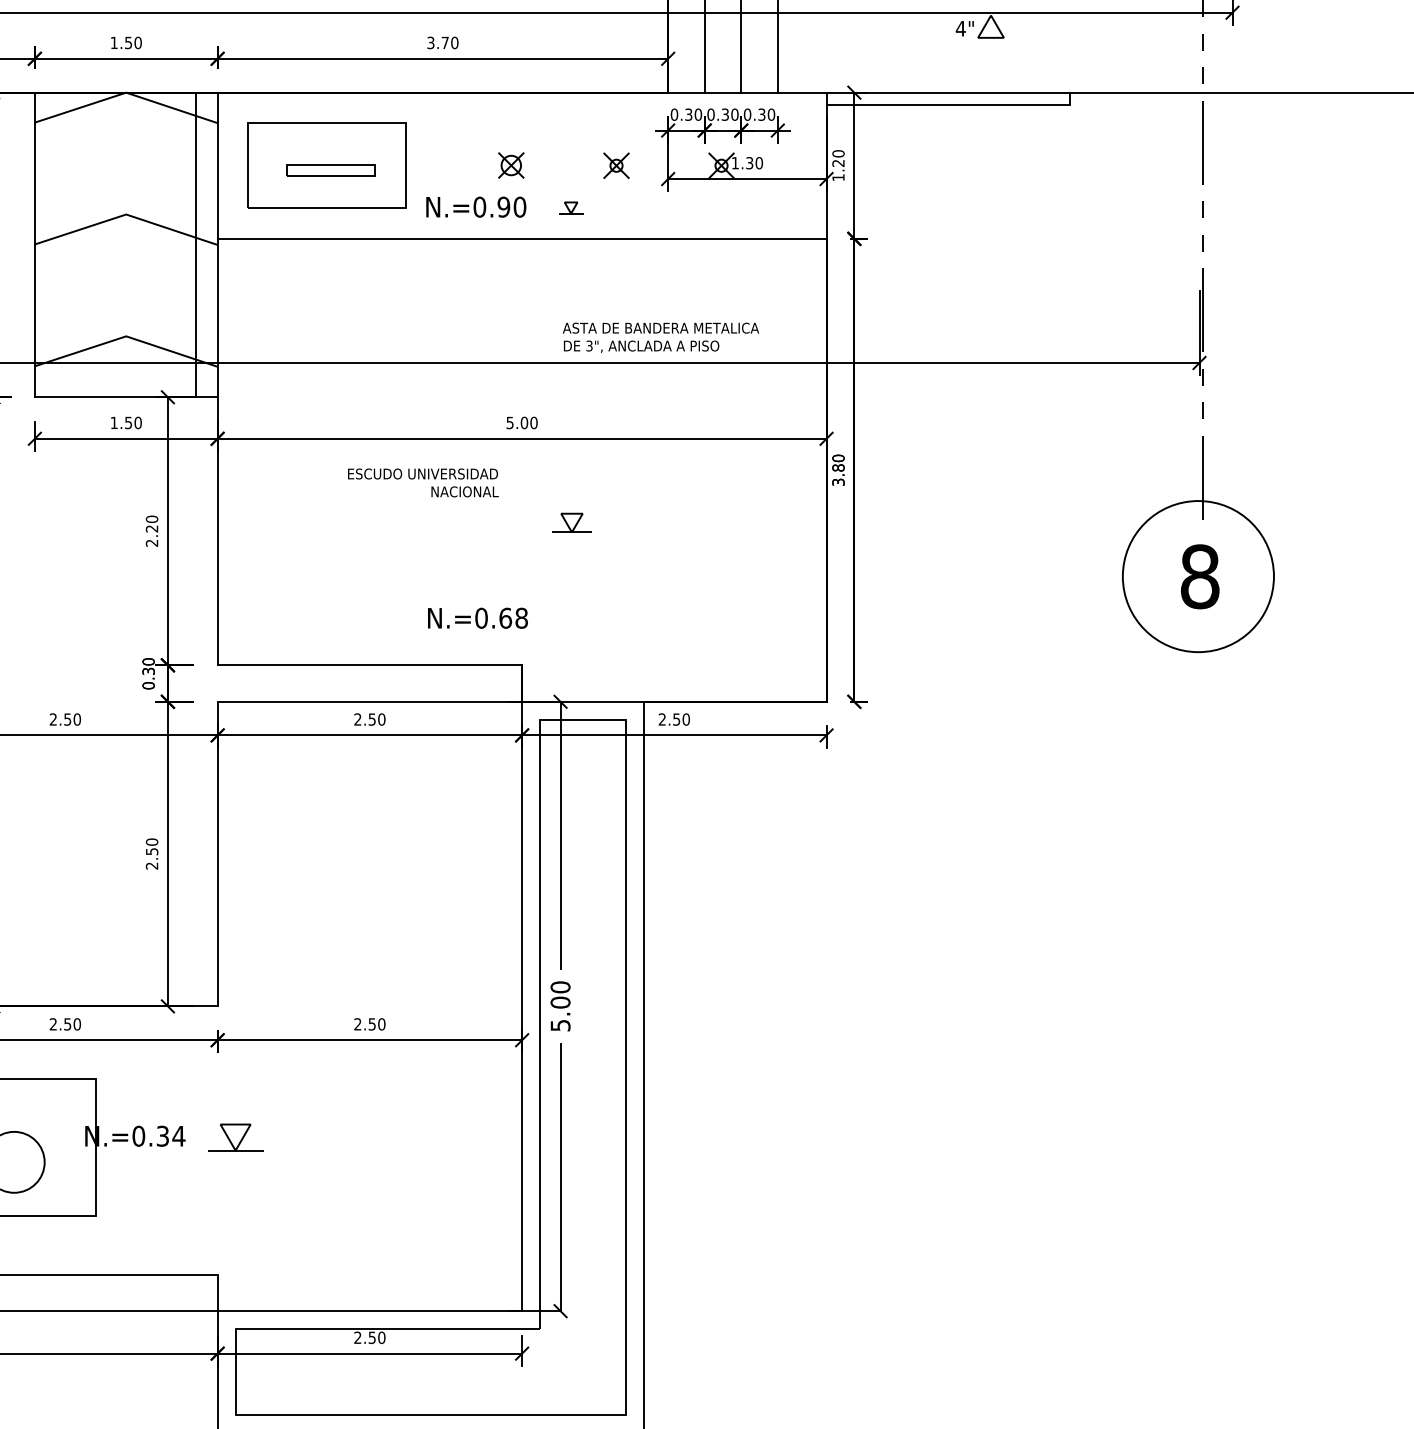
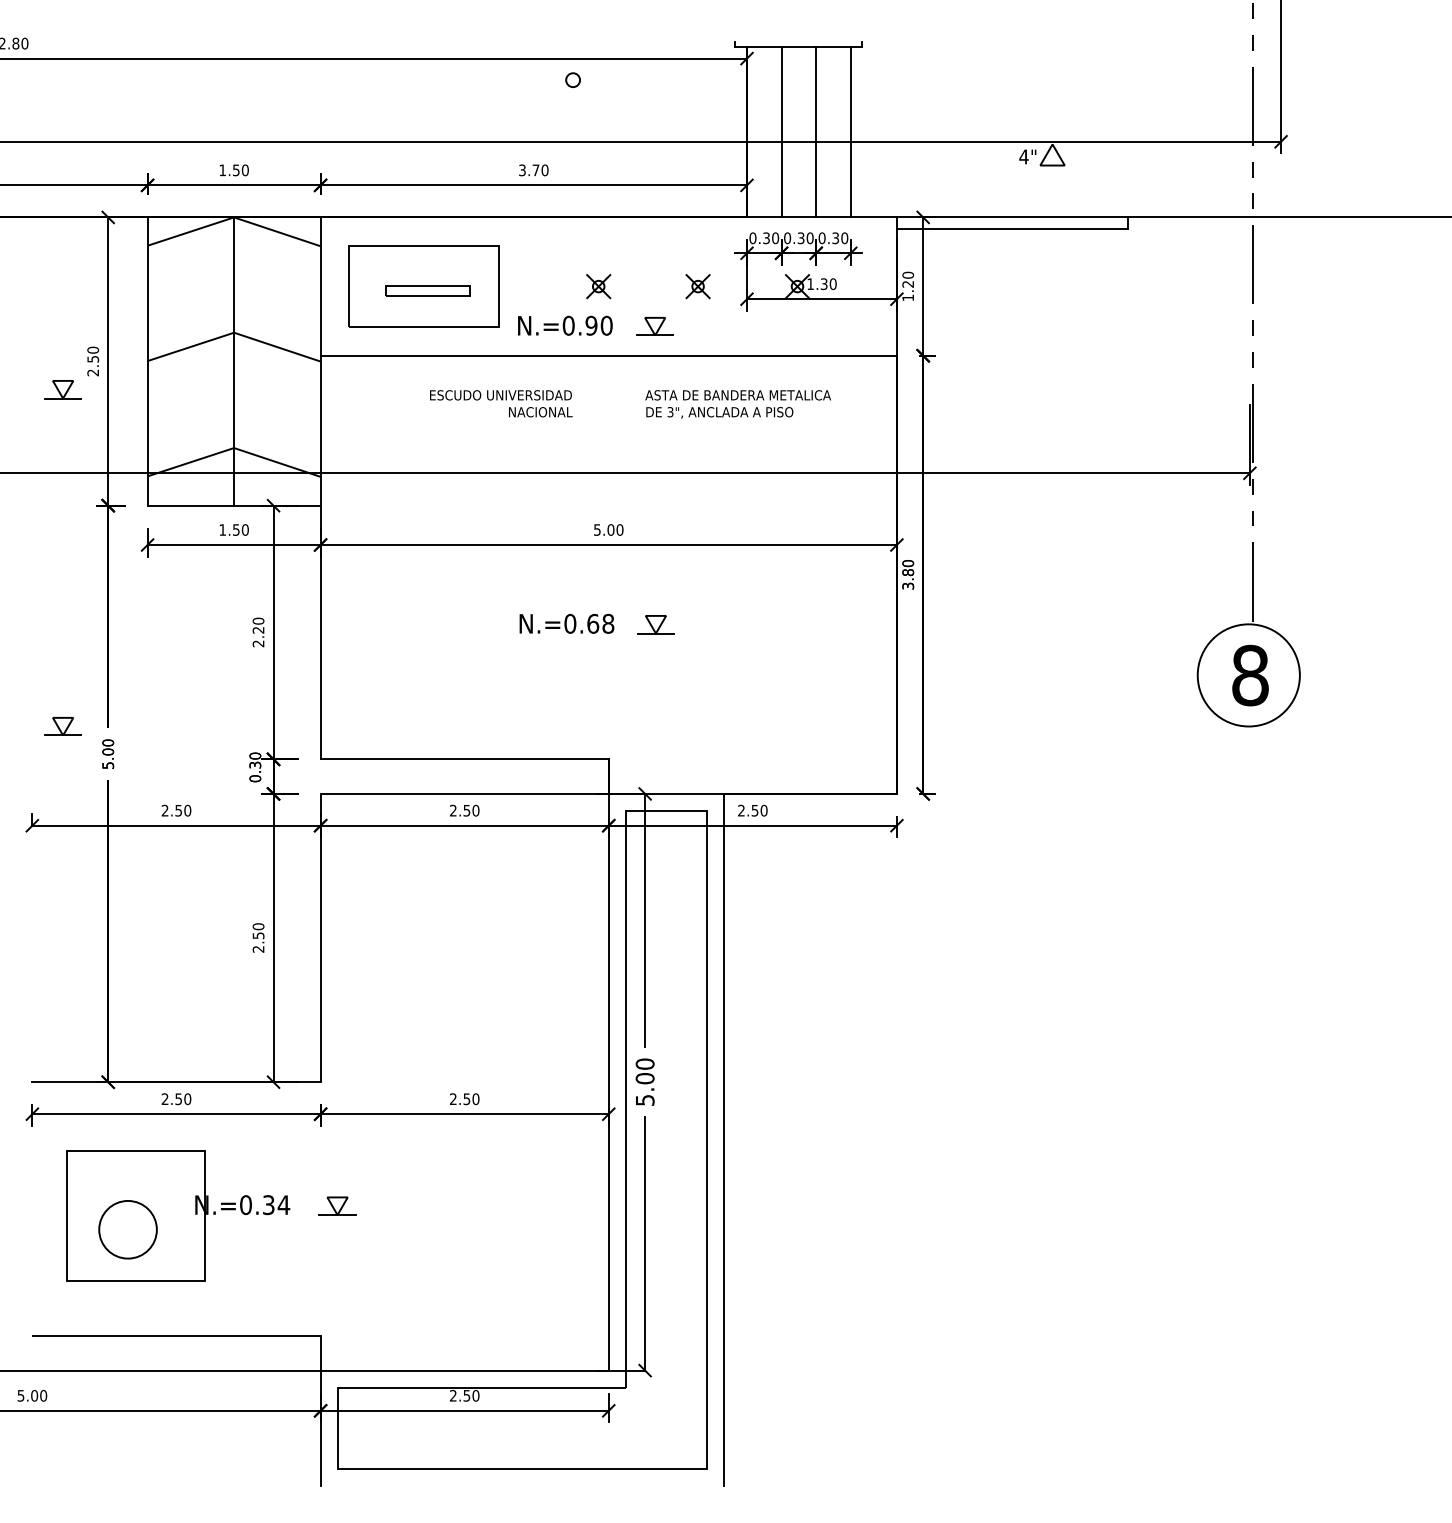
part: (511, 165) -> (598, 286), size x0.62
part: (570, 207) -> (654, 326), size x1.67
line: (196, 244) -> (234, 361), moved
text: (660, 337) -> (737, 404), moved
text: (423, 482) -> (501, 403), moved
circle: (1198, 576) -> (1248, 675), size x0.71
text: (477, 617) -> (566, 623), moved
part: (235, 1136) -> (337, 1205), size x0.71

